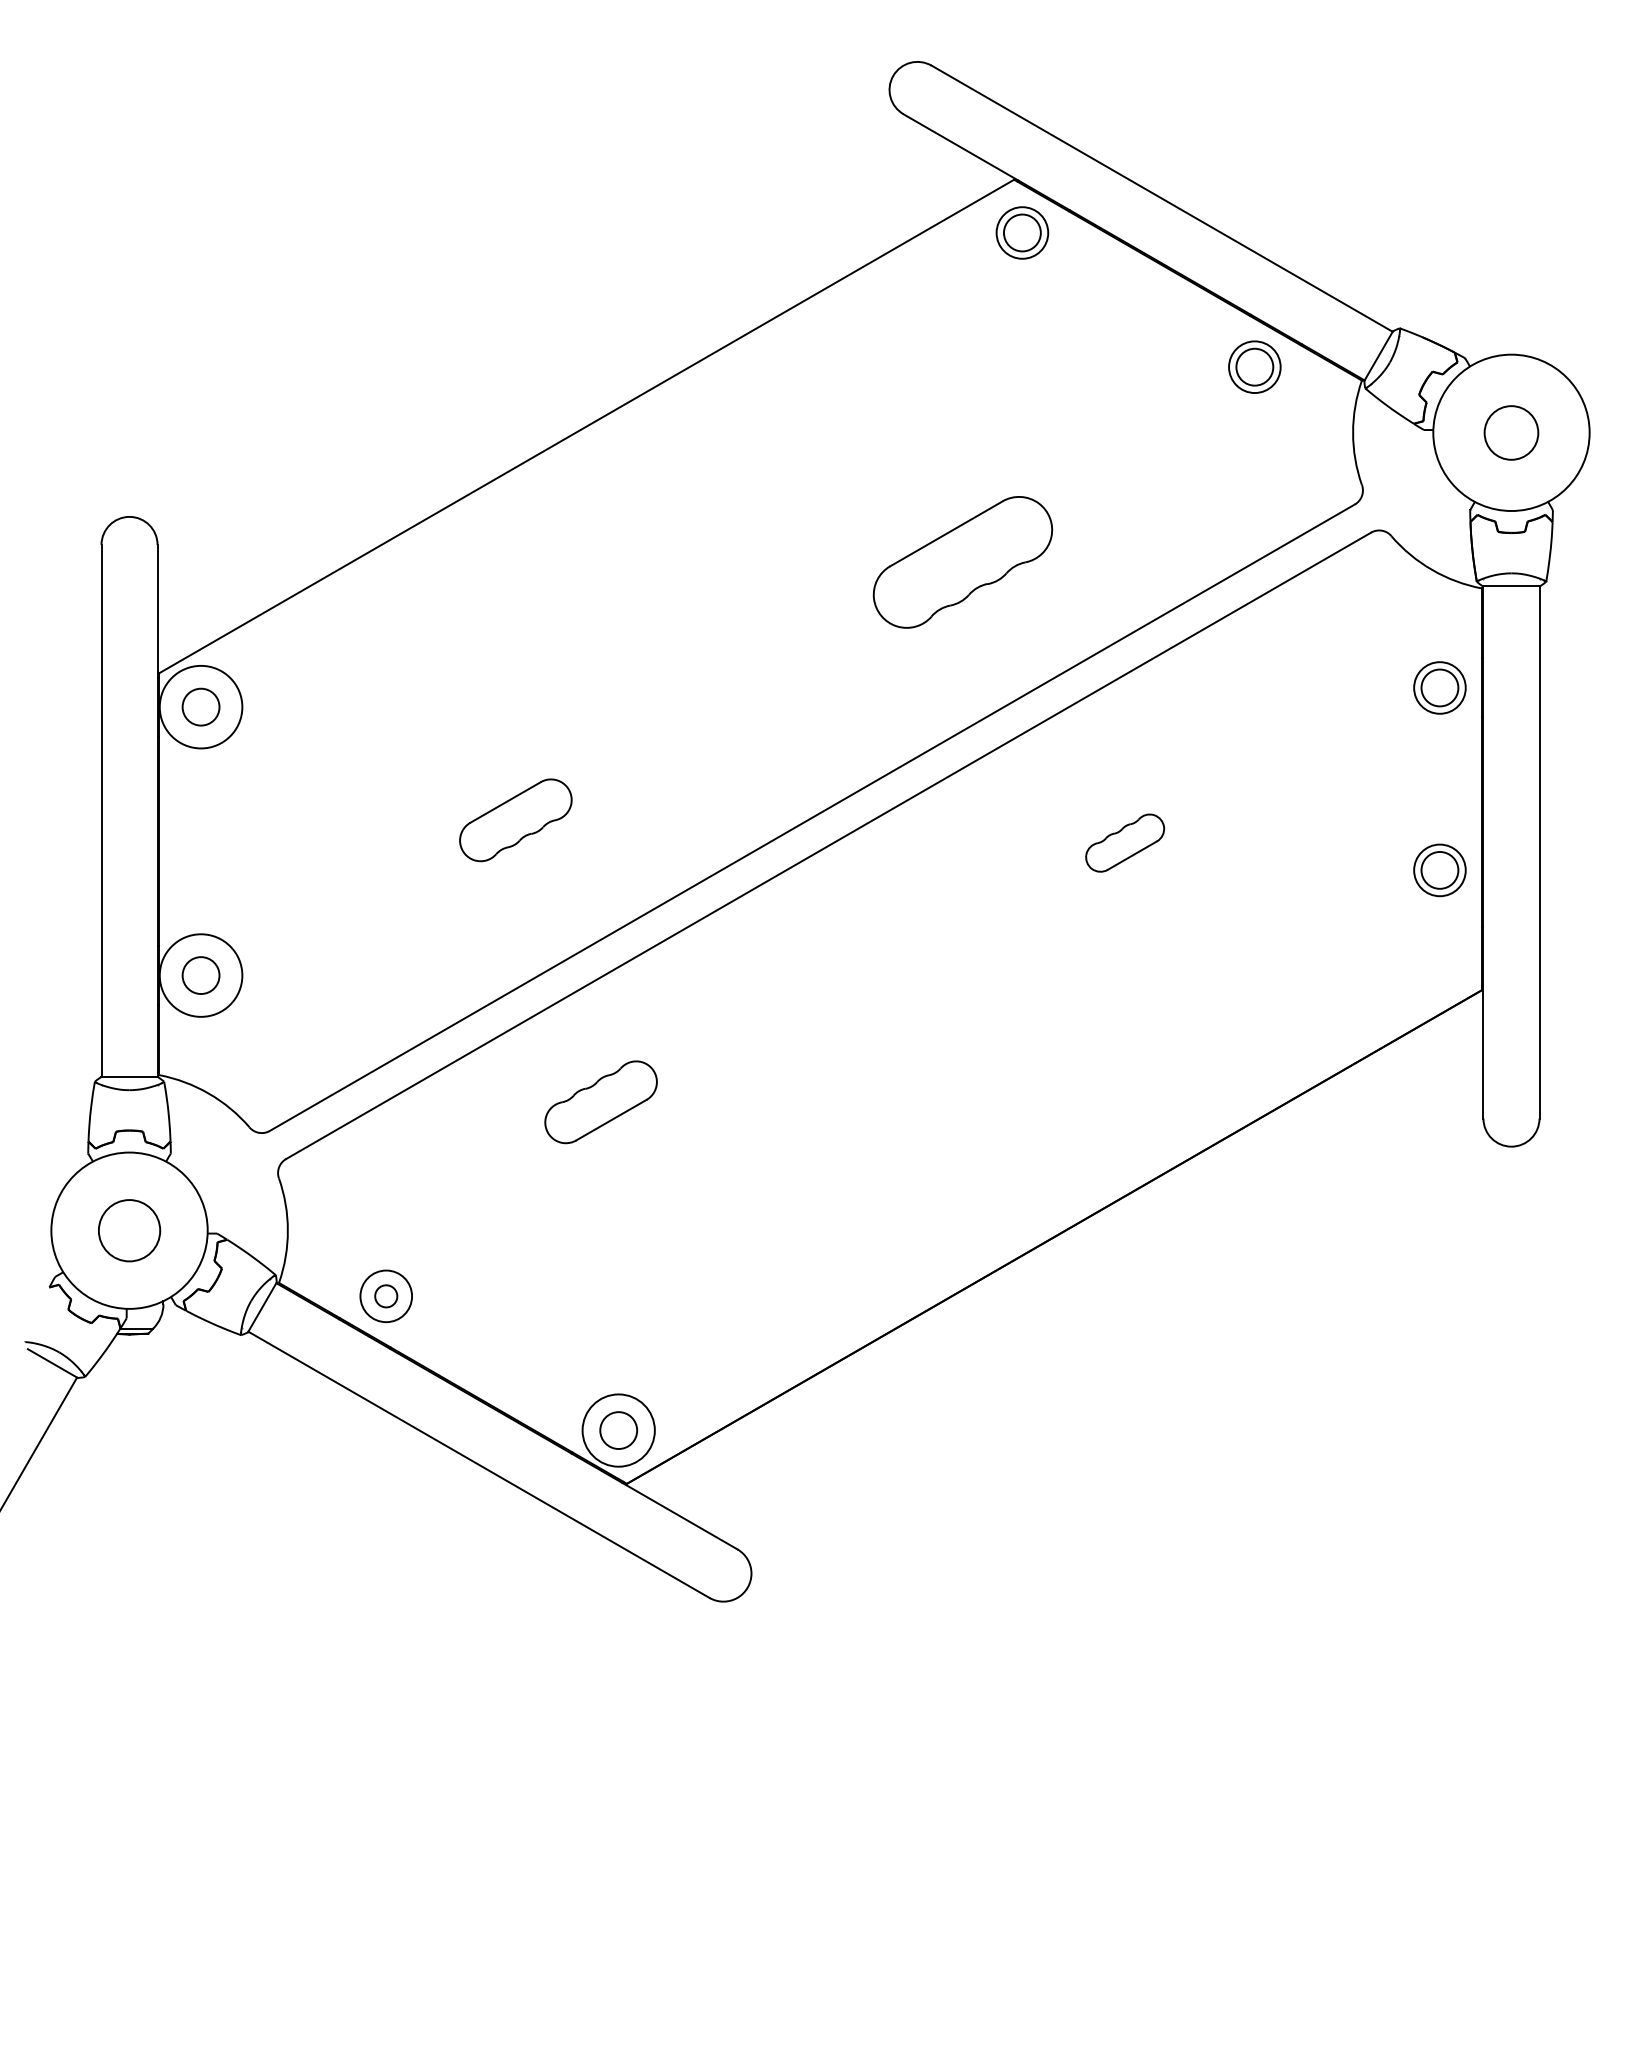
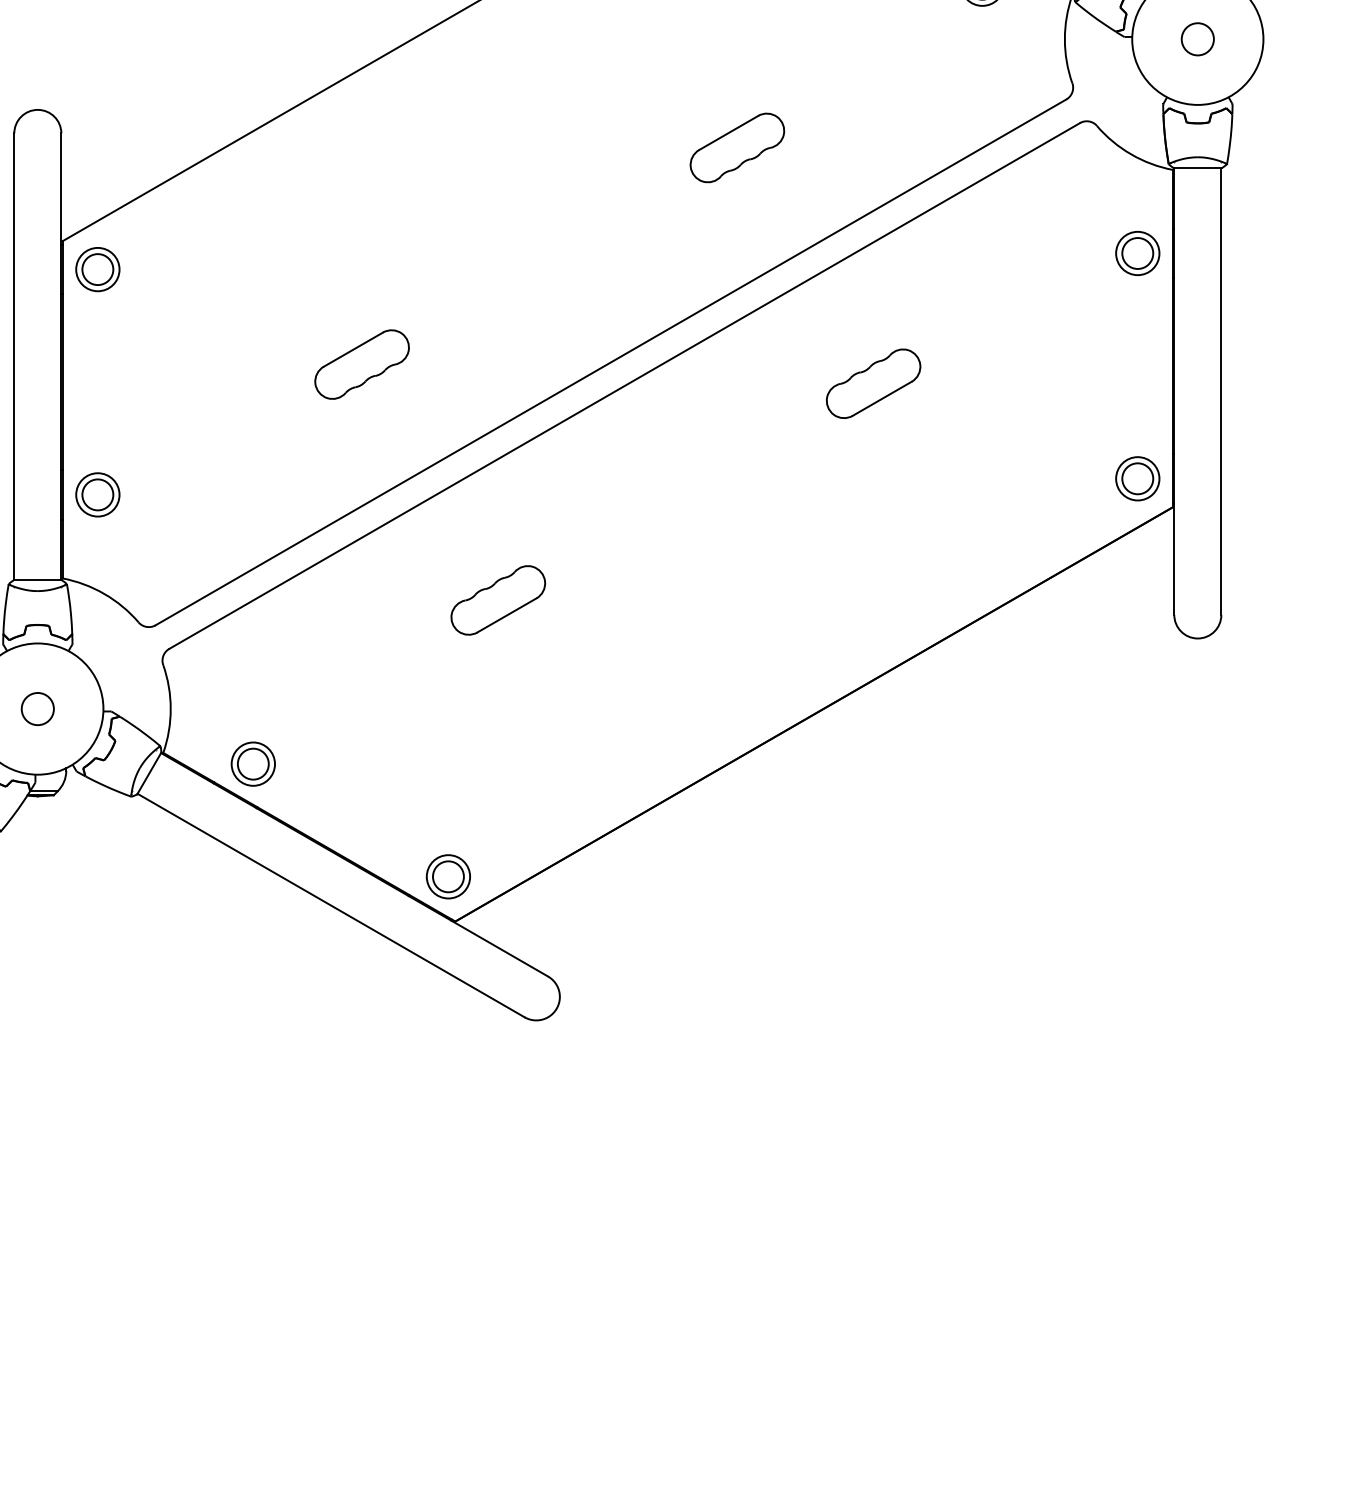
circle: (1511, 432) -> (1197, 39), size x0.71
part: (962, 561) -> (737, 147), size x0.62
circle: (200, 706) -> (97, 269), size x0.62
part: (1124, 842) -> (873, 383), size x1.43
part: (1439, 870) -> (1137, 478), moved
circle: (200, 975) -> (97, 494), size x0.62
part: (600, 1102) -> (497, 600), moved
circle: (129, 1230) -> (37, 708), size x0.62
circle: (385, 1295) -> (252, 763), size x1.67
circle: (618, 1430) -> (448, 876), size x0.71

